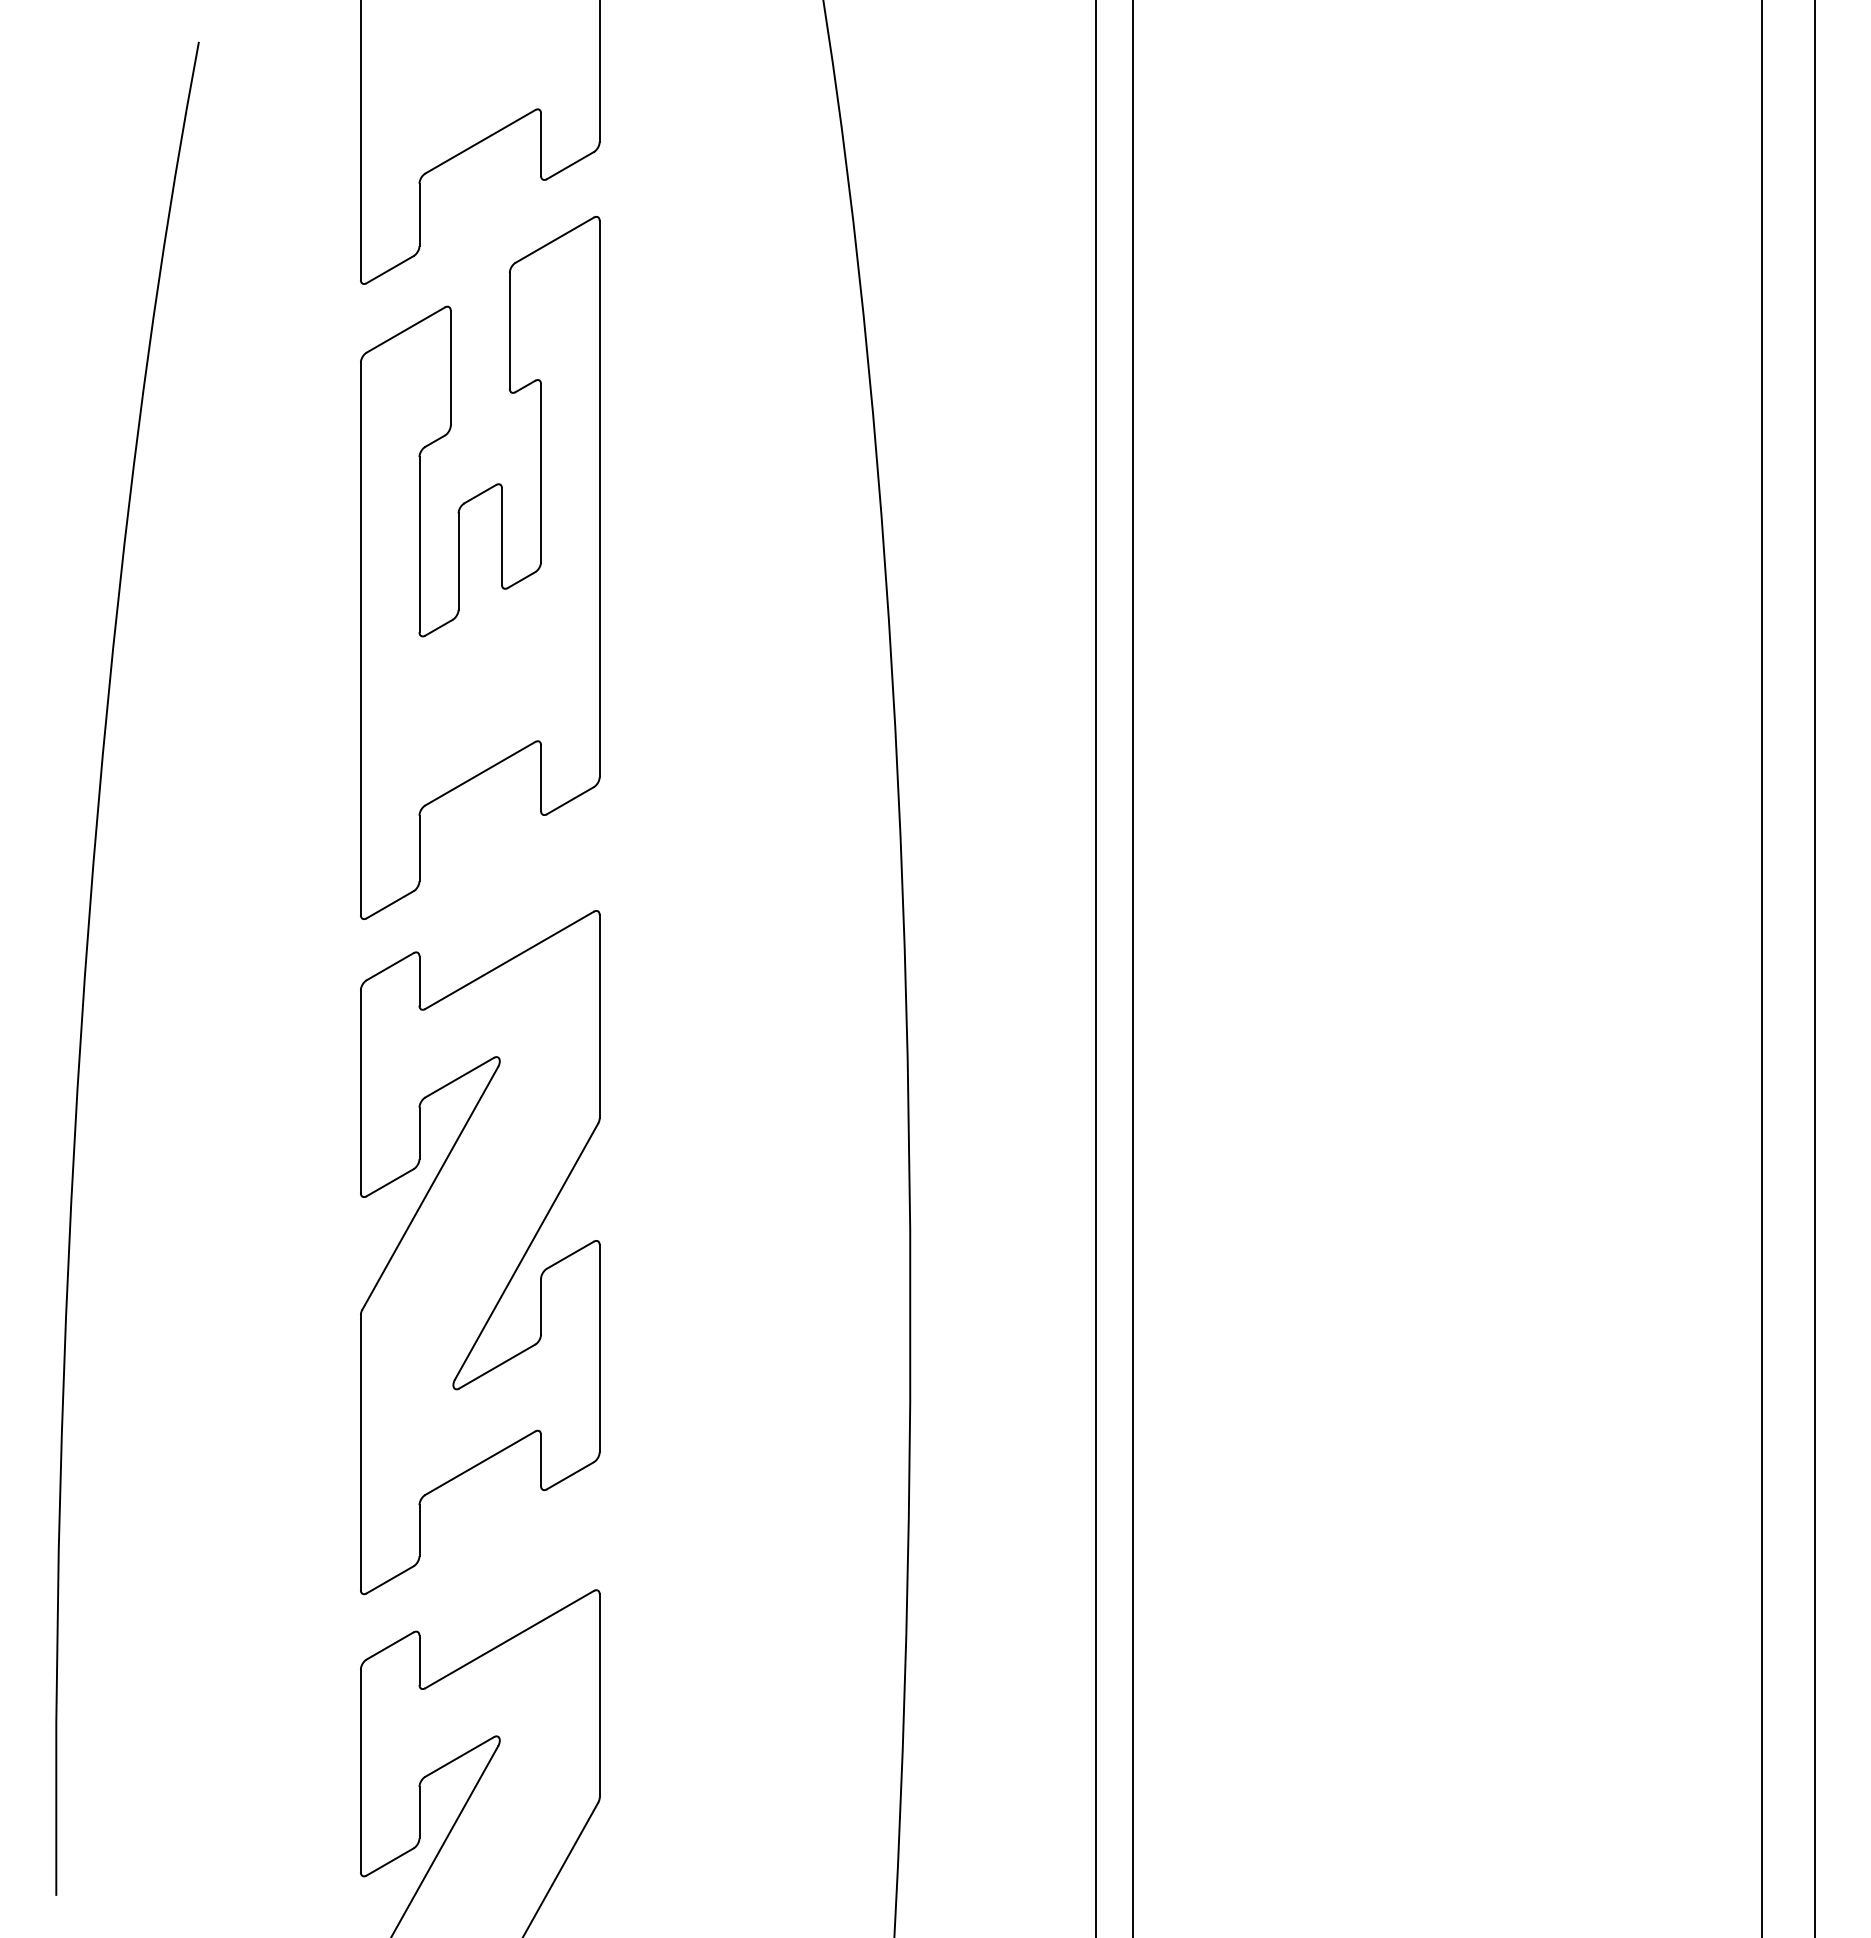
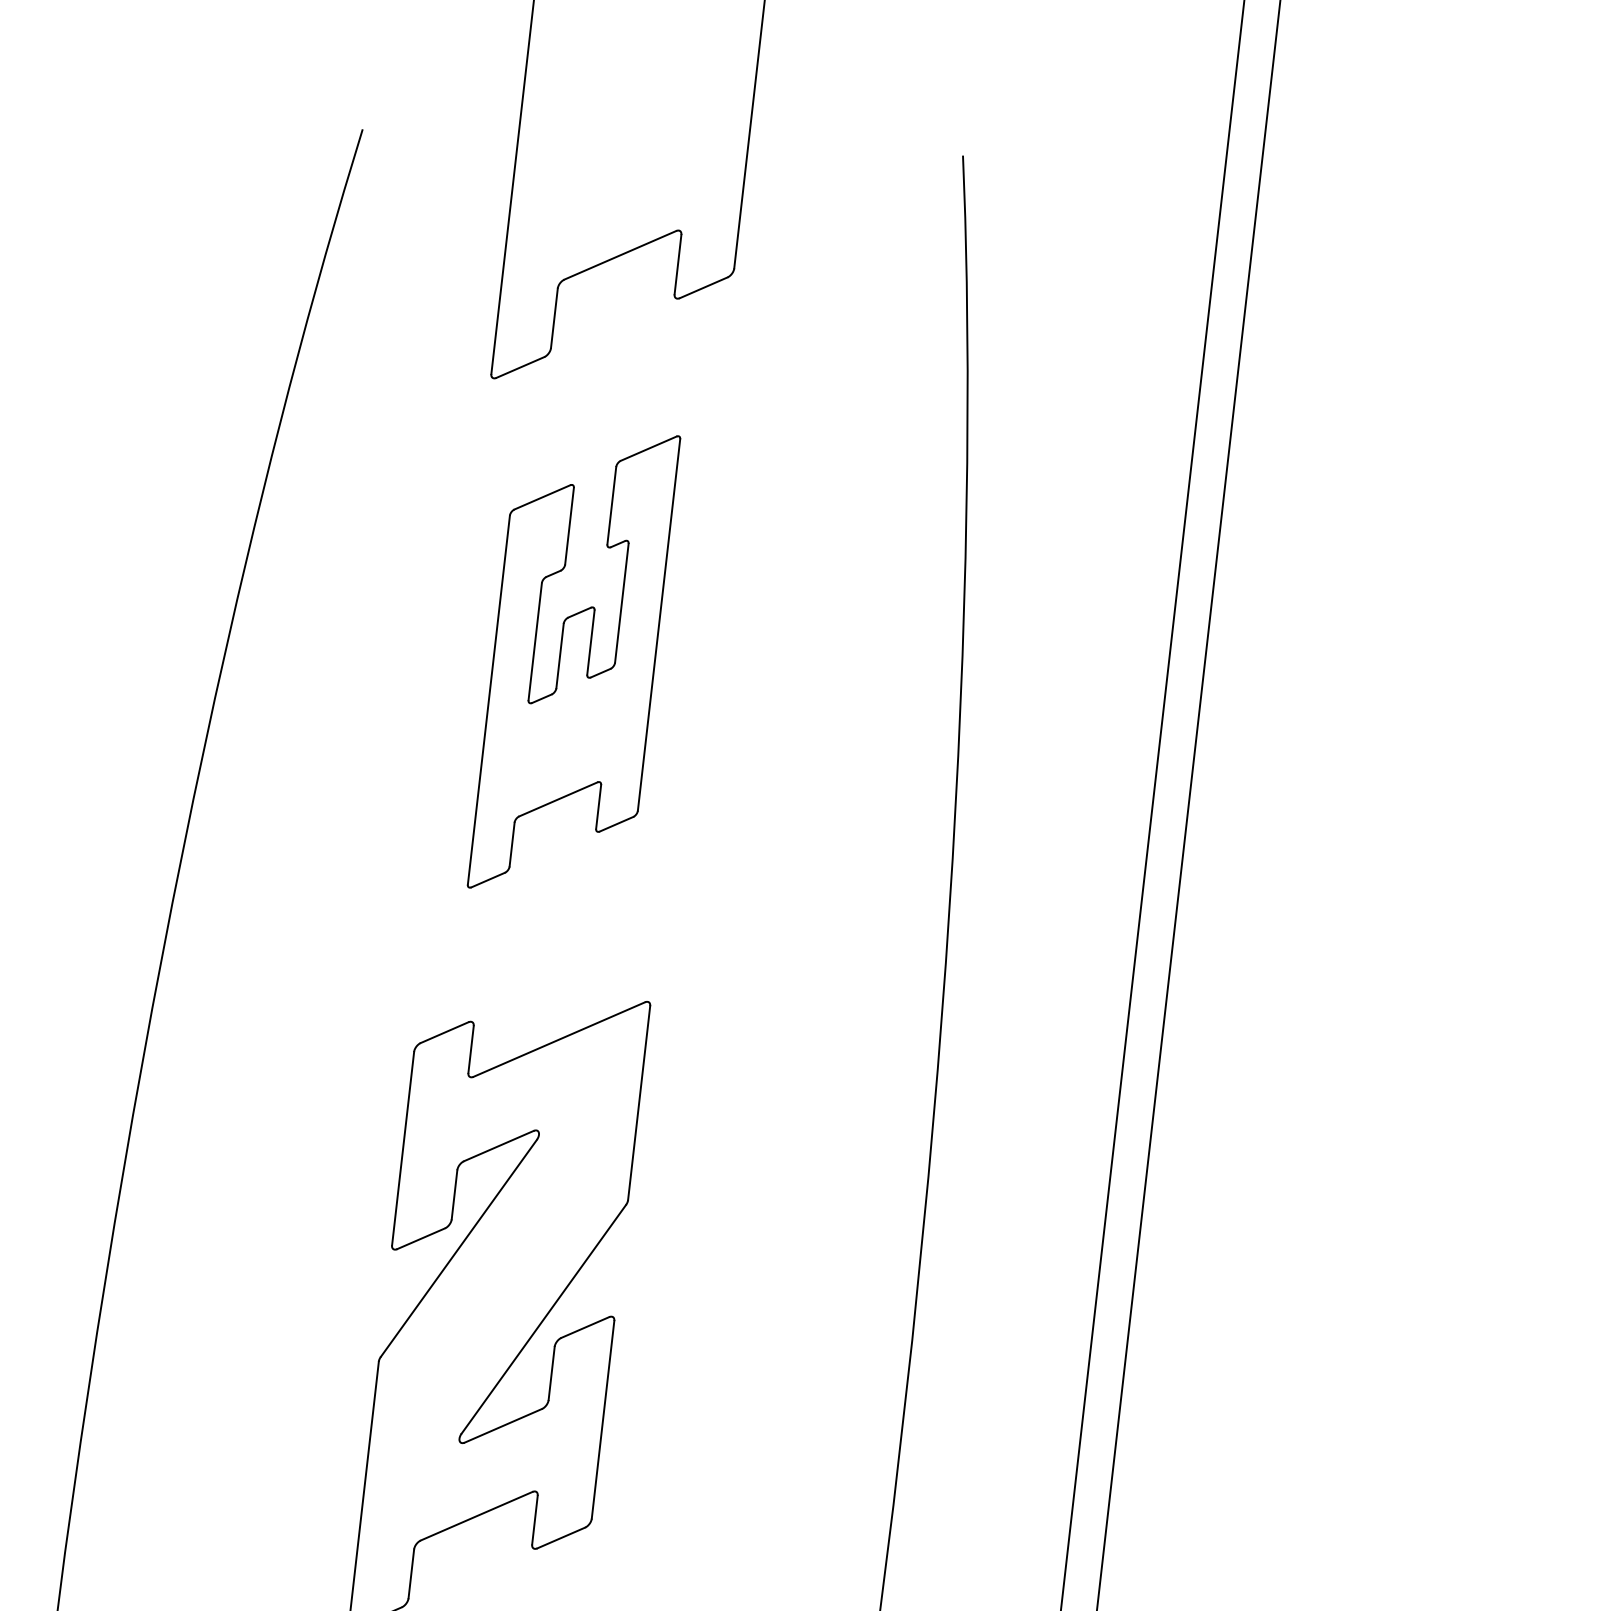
part: (480, 567) -> (574, 661), size x0.7

